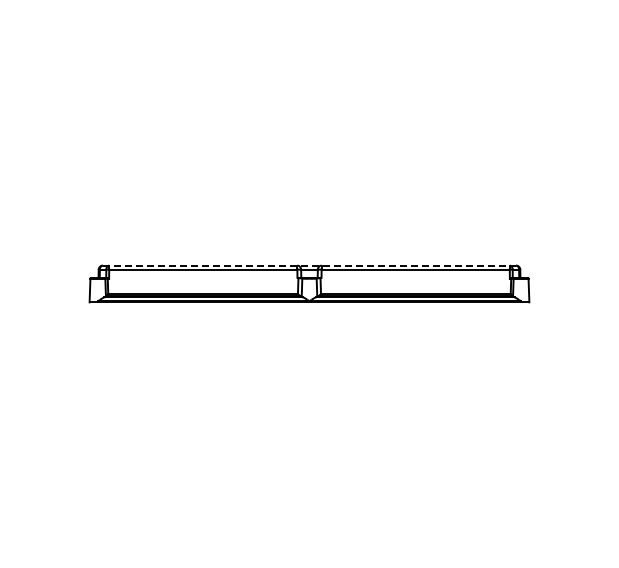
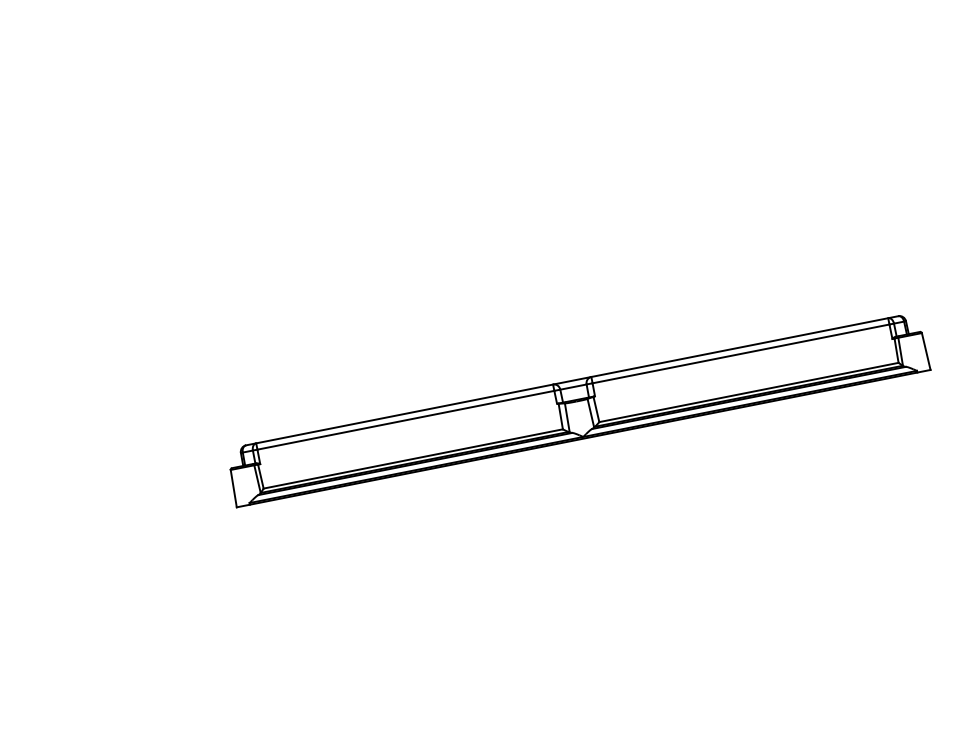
line: (309, 265) -> (572, 380), dashed -> solid

